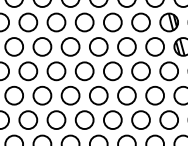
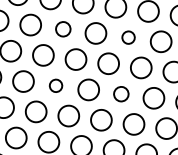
circle: (70, 46) -> (63, 28), size x0.7
circle: (126, 46) -> (128, 37), size x0.6
circle: (70, 95) -> (56, 85), size x0.6
circle: (126, 95) -> (120, 93), size x0.7

